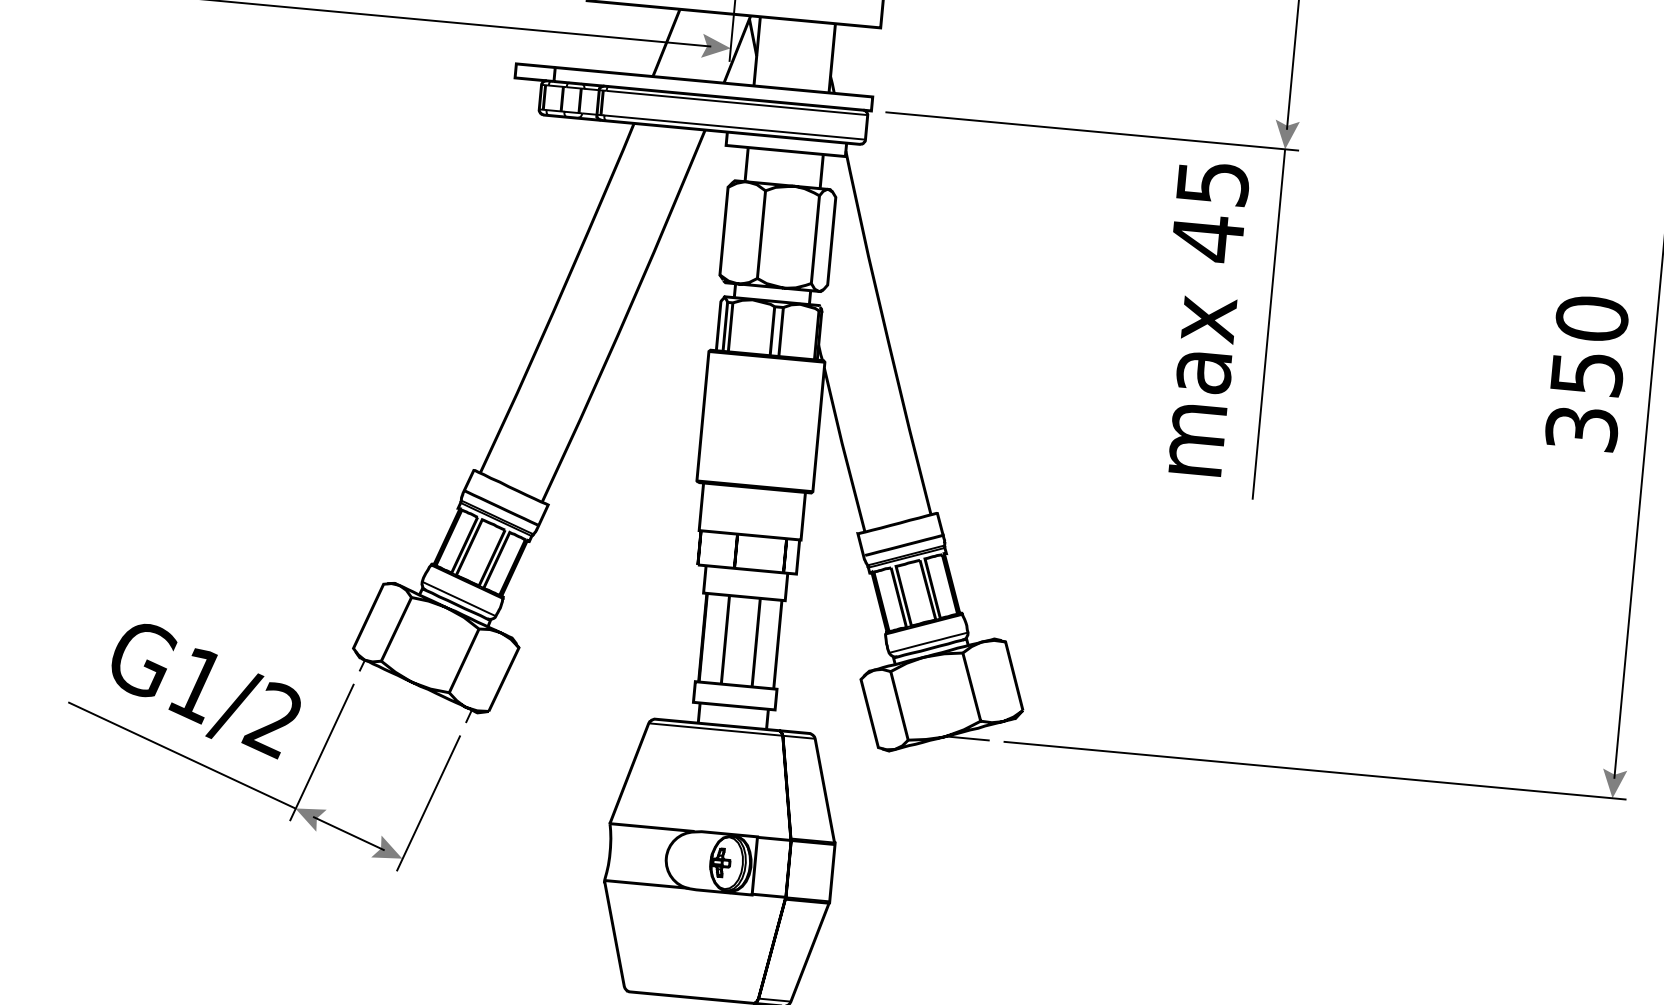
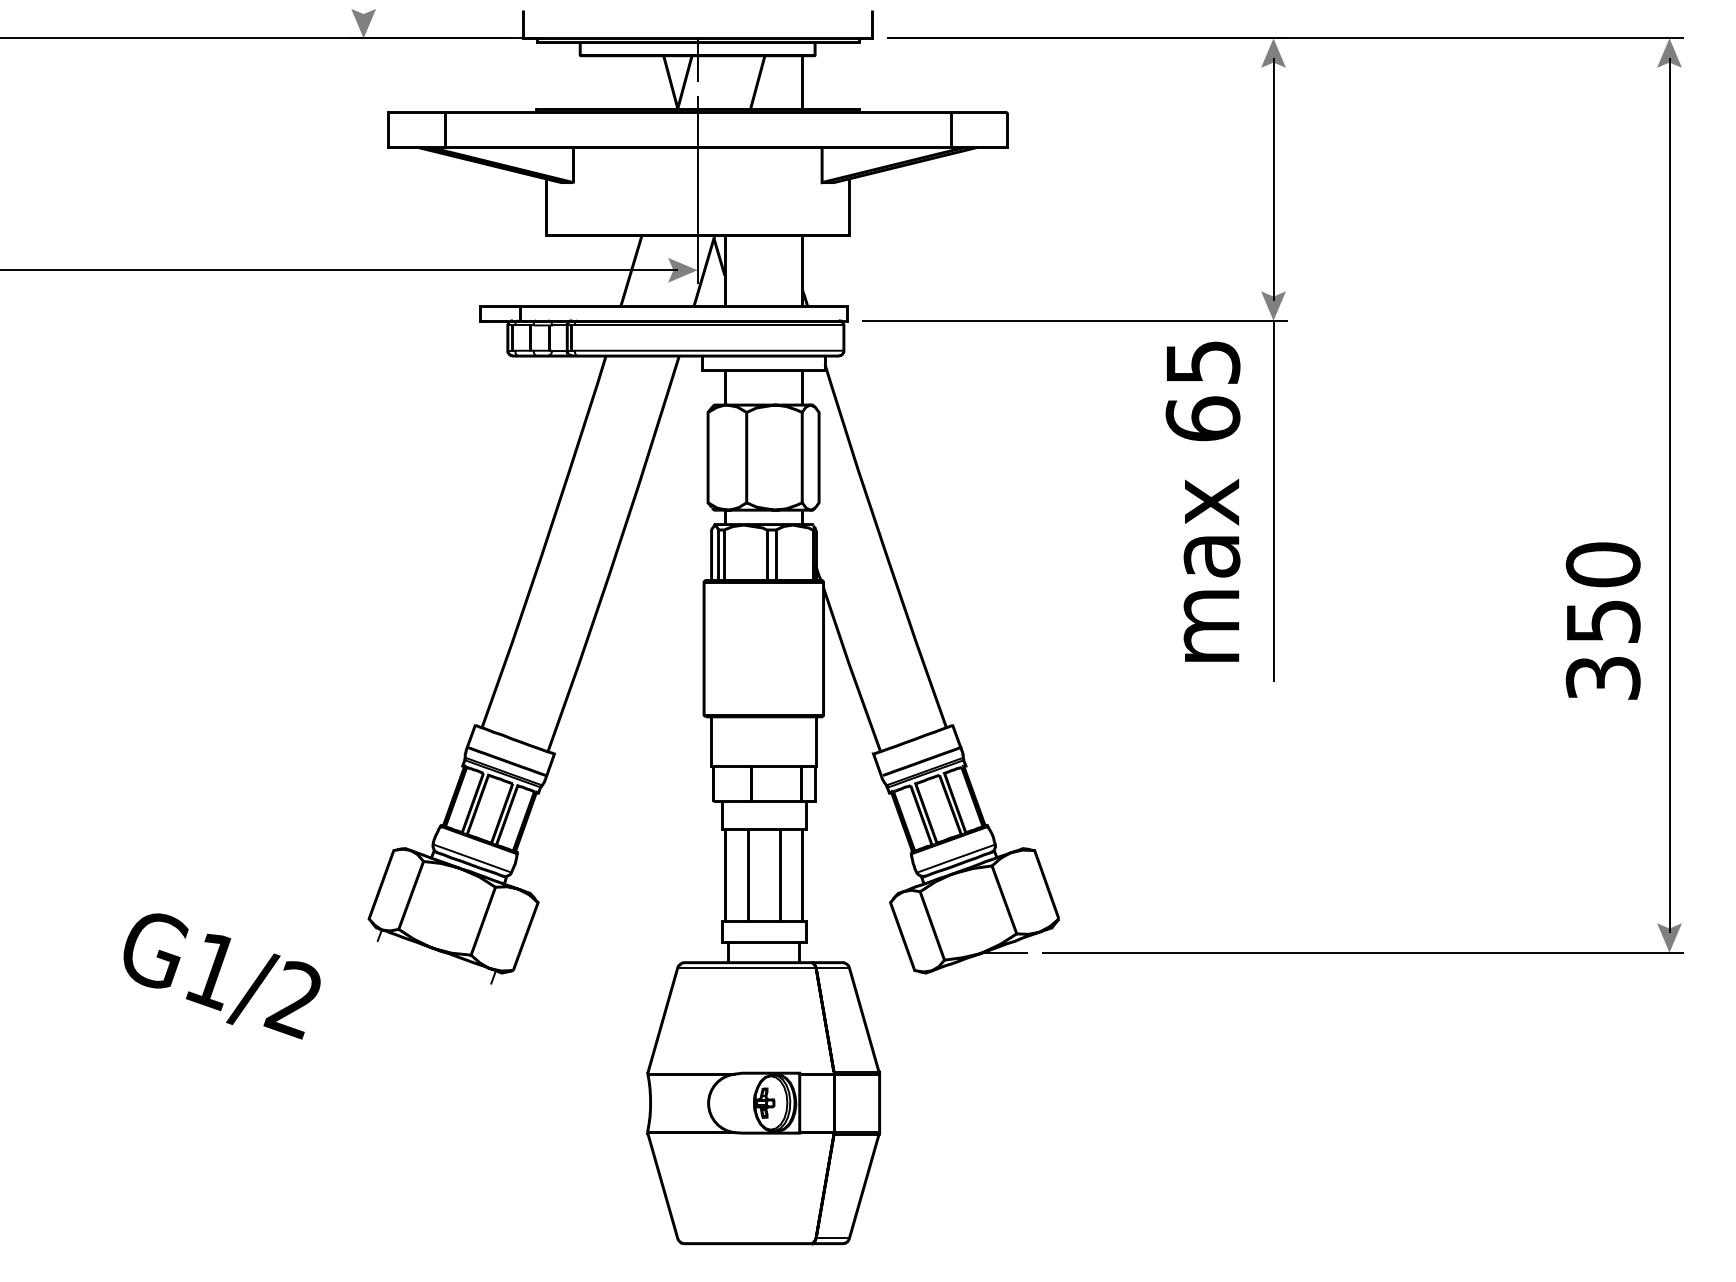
text: (1207, 237) -> (1202, 418), 45 -> 65
text: (1586, 372) -> (1602, 620), moved
part: (248, 785) -> (274, 1068), removed

